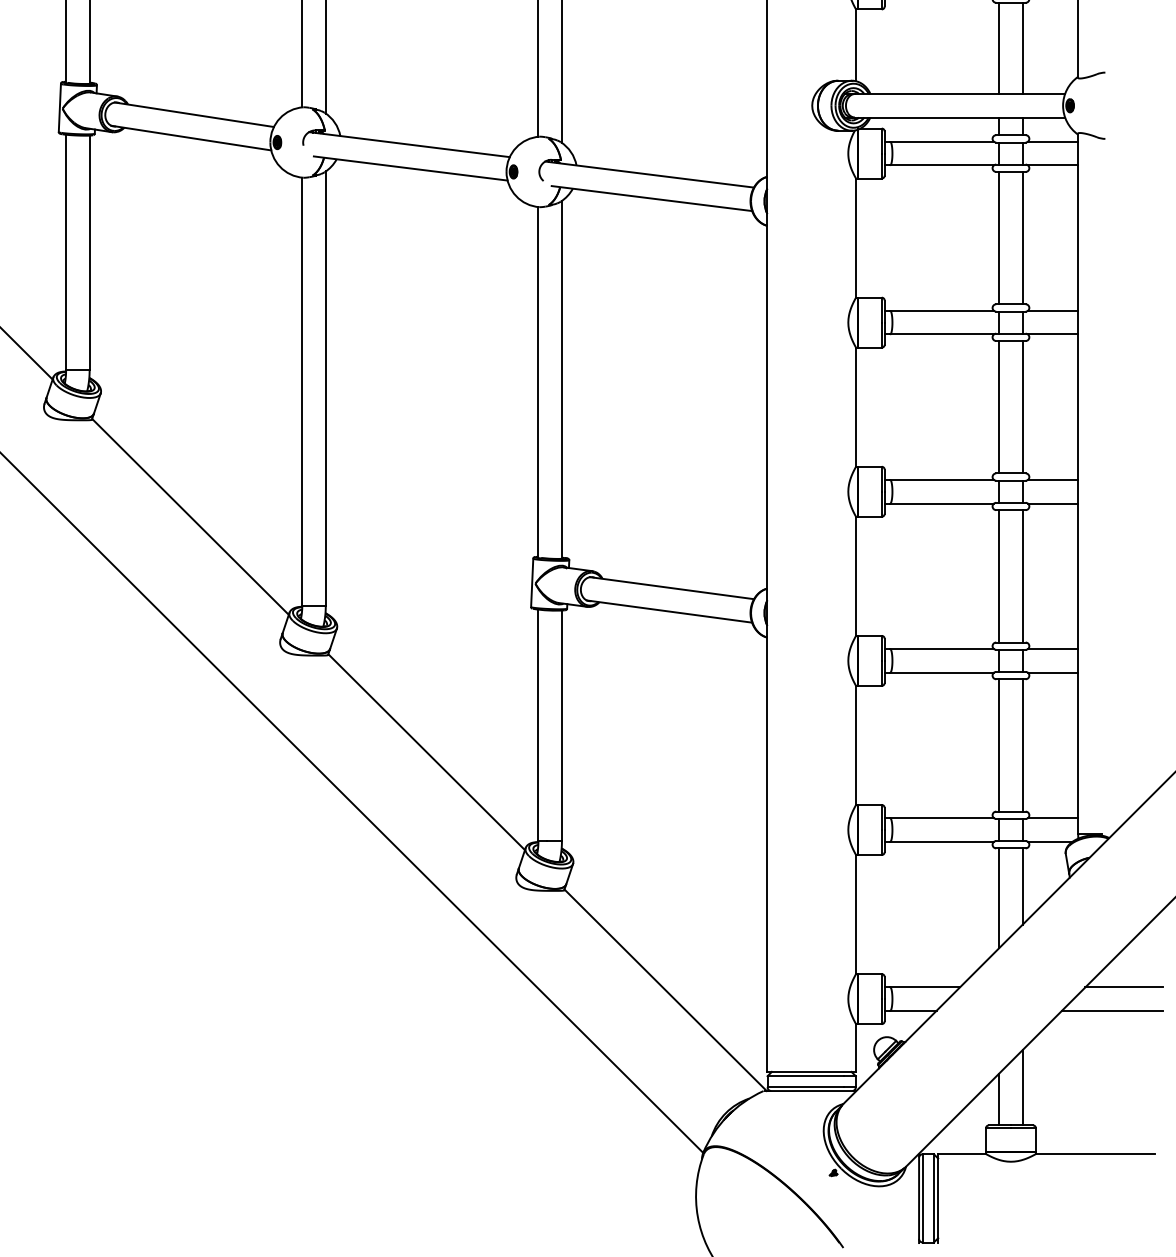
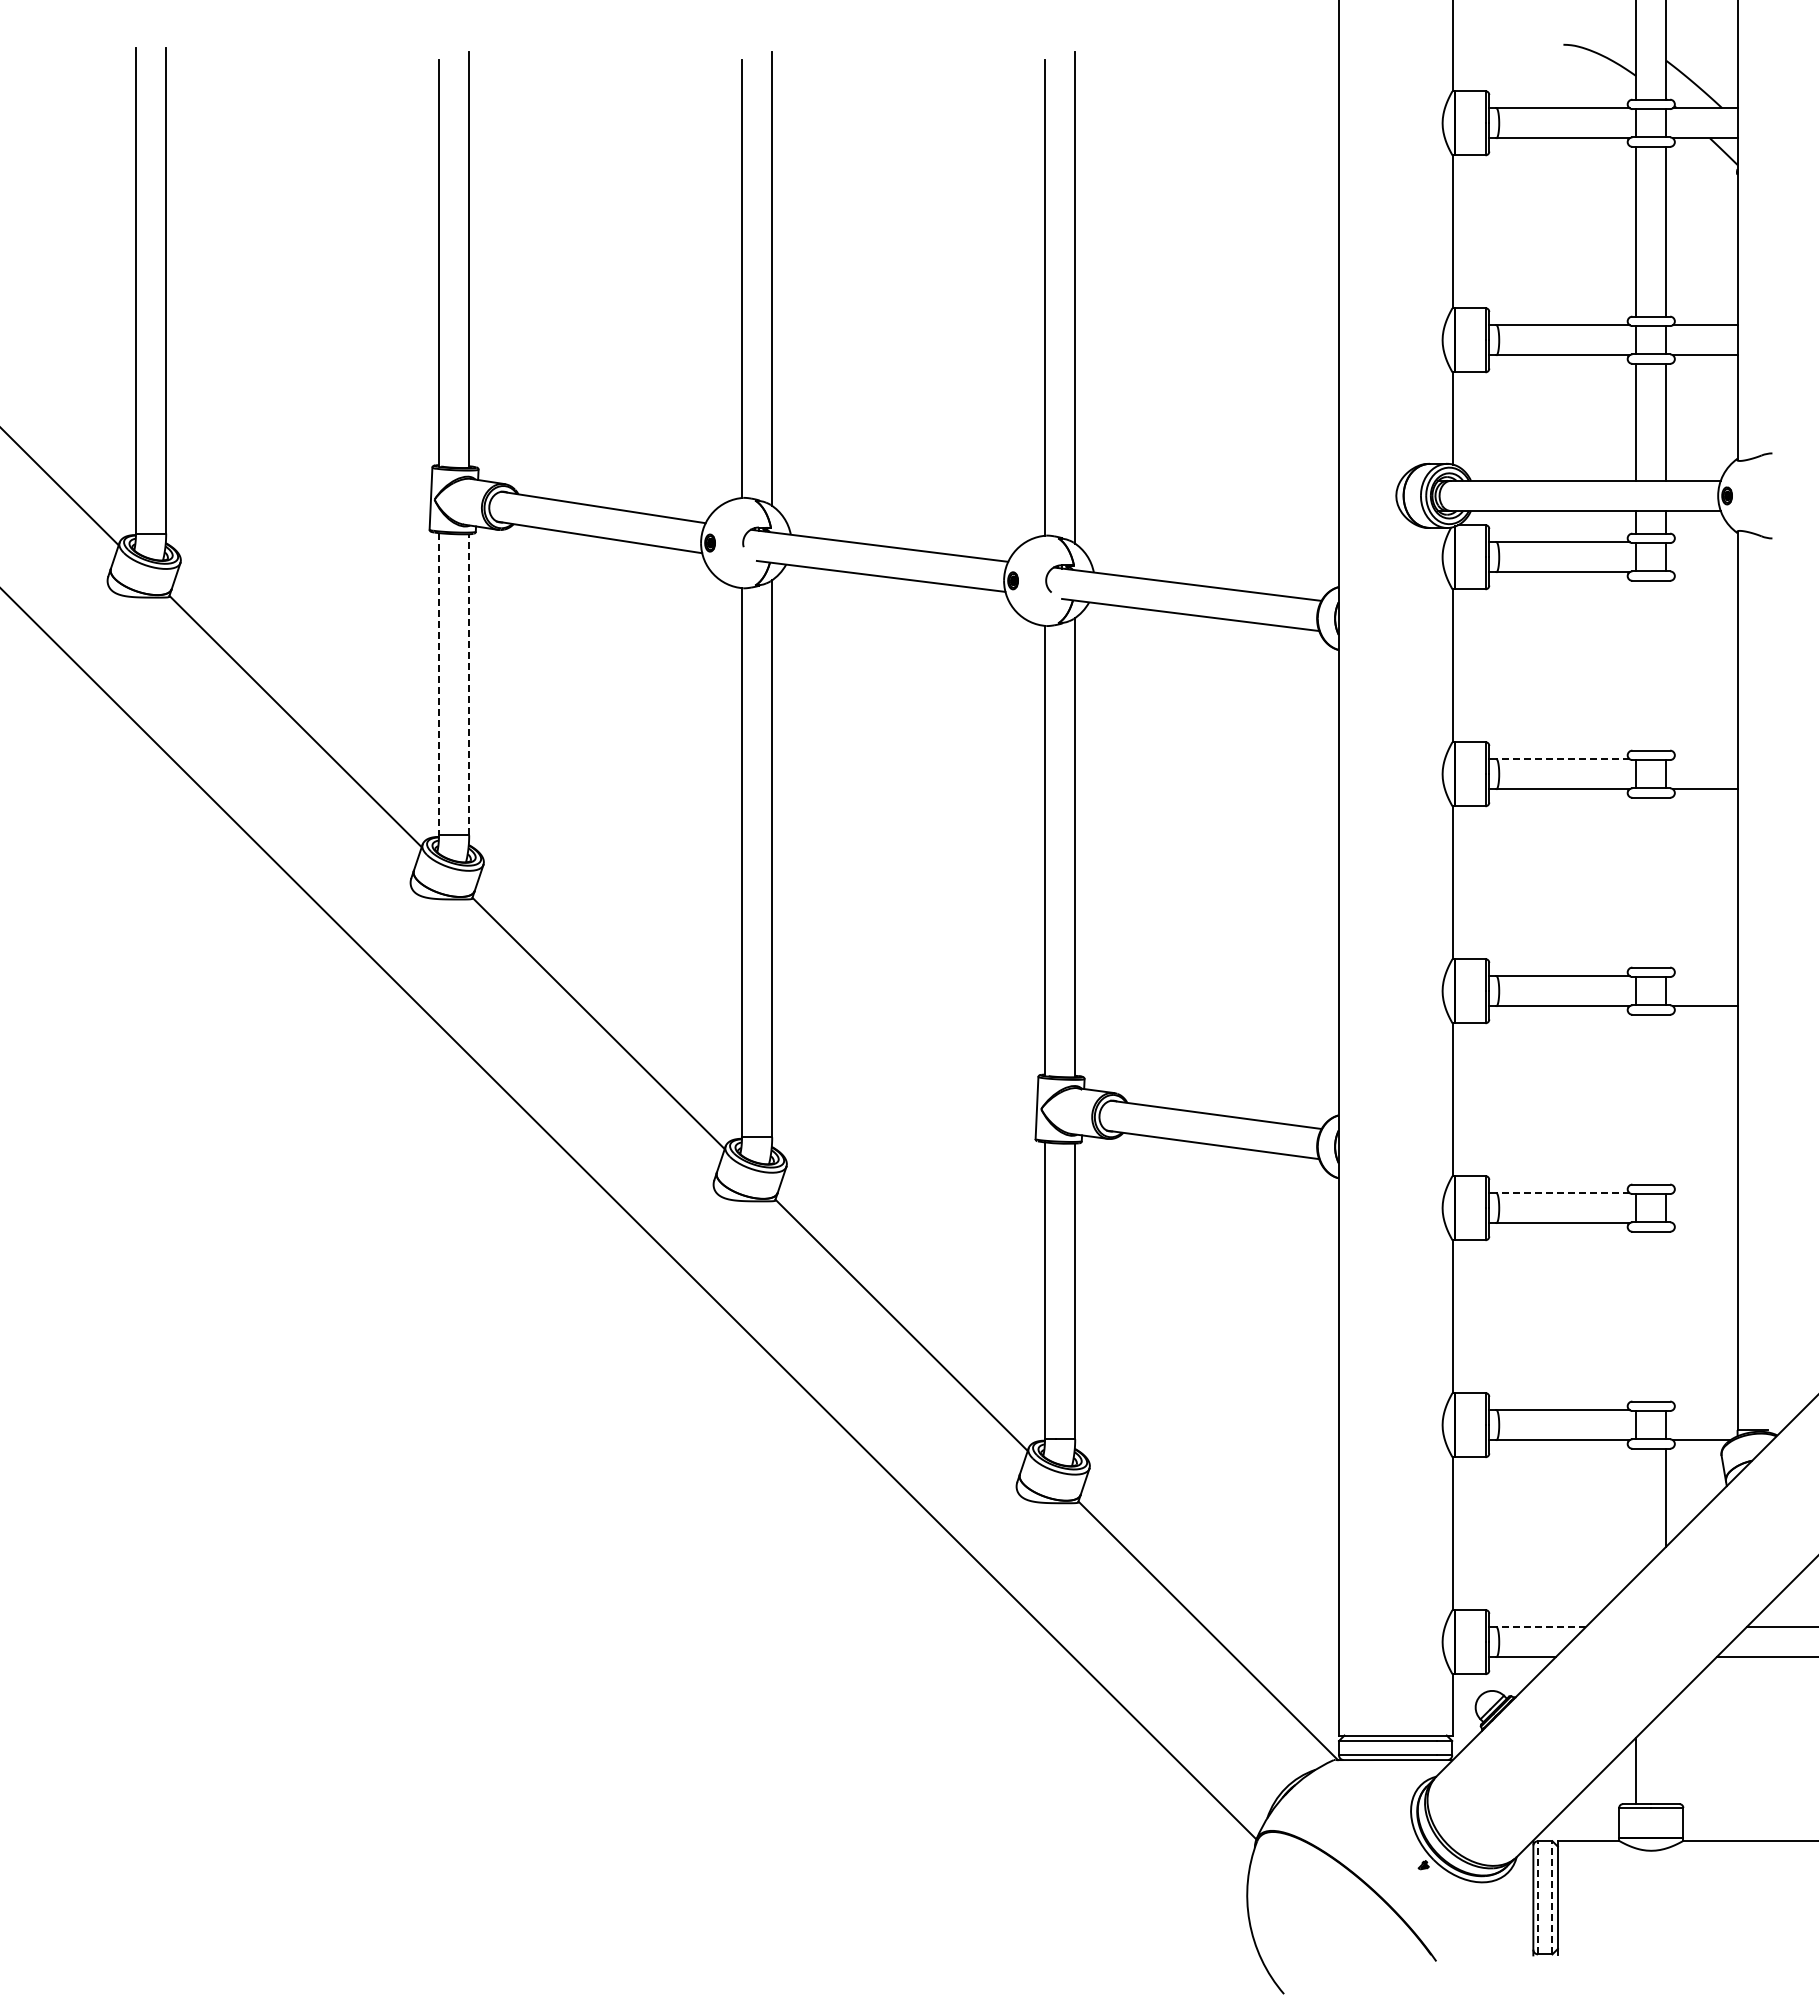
line: (1052, 142) -> (1704, 542), removed
line: (1052, 165) -> (1704, 572), removed
line: (999, 237) -> (1636, 665), removed
line: (1022, 237) -> (1666, 665), removed
line: (66, 252) -> (439, 684), solid -> dashed
line: (89, 252) -> (469, 684), solid -> dashed
line: (942, 311) -> (1563, 759), solid -> dashed
line: (1052, 311) -> (1704, 759), removed
line: (999, 407) -> (1636, 882), removed
line: (1022, 407) -> (1666, 882), removed
line: (1052, 480) -> (1704, 976), removed
line: (999, 576) -> (1636, 1099), removed
line: (1022, 576) -> (1666, 1099), removed
line: (942, 649) -> (1563, 1193), solid -> dashed
line: (1052, 649) -> (1704, 1193), removed
line: (1052, 672) -> (1704, 1223), removed
line: (999, 745) -> (1636, 1316), removed
line: (1022, 745) -> (1666, 1316), removed
line: (1052, 818) -> (1704, 1410), removed
line: (999, 898) -> (1636, 1512), removed
line: (925, 987) -> (1541, 1627), solid -> dashed
line: (1022, 1087) -> (1666, 1755), removed
line: (923, 1198) -> (1538, 1897), solid -> dashed
line: (933, 1198) -> (1552, 1897), solid -> dashed

